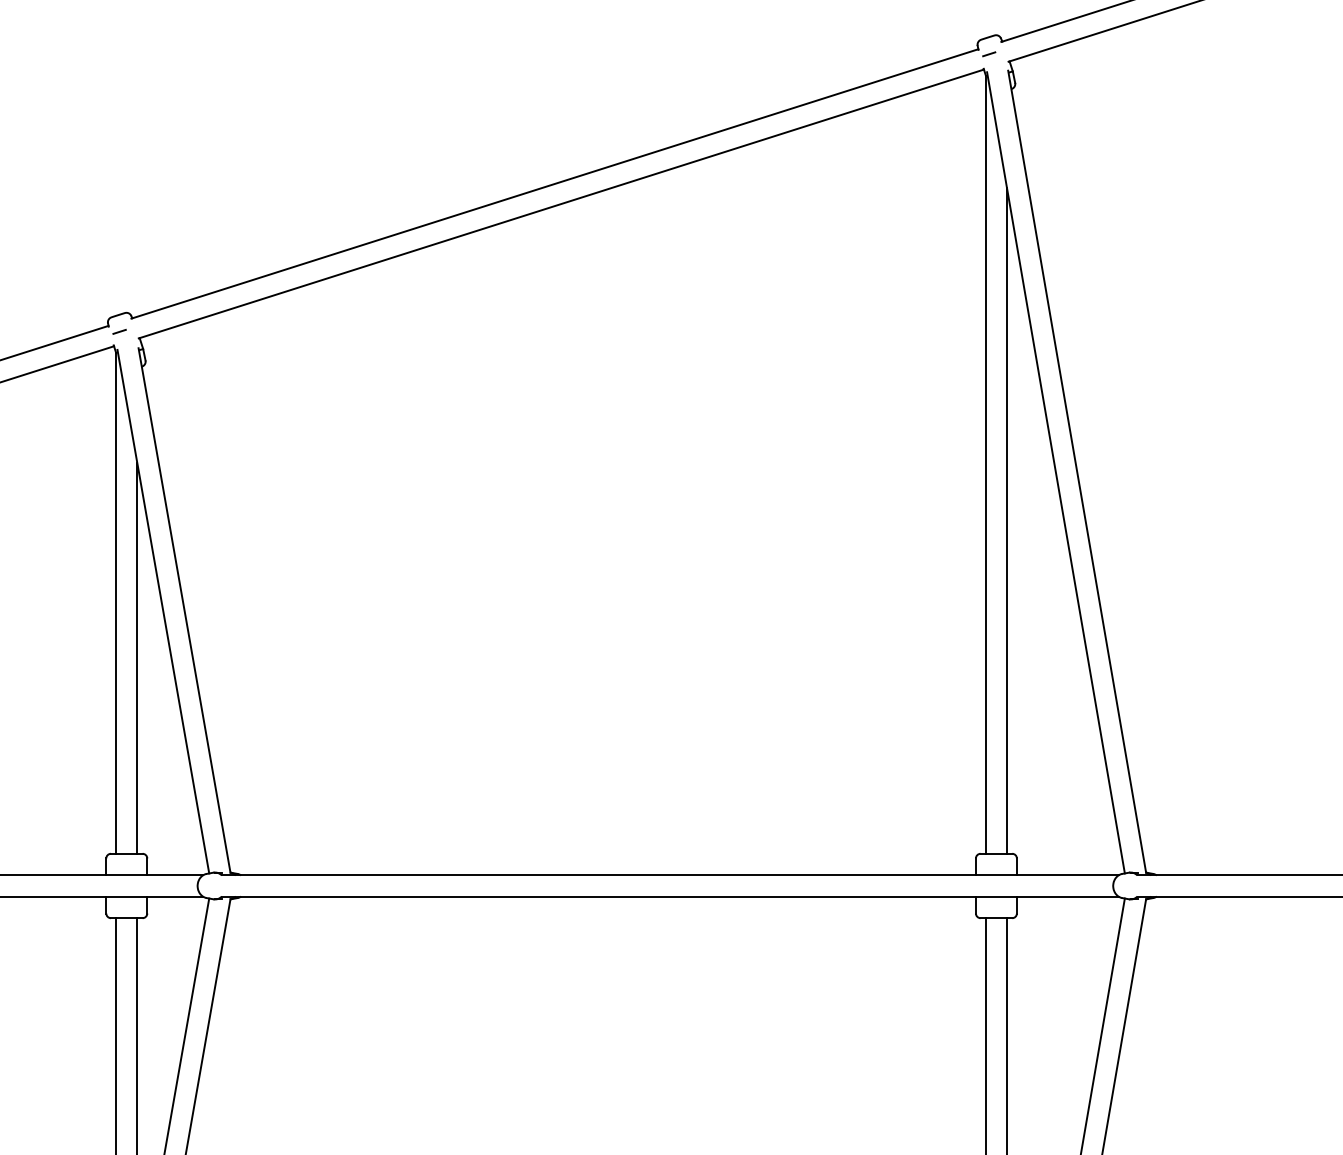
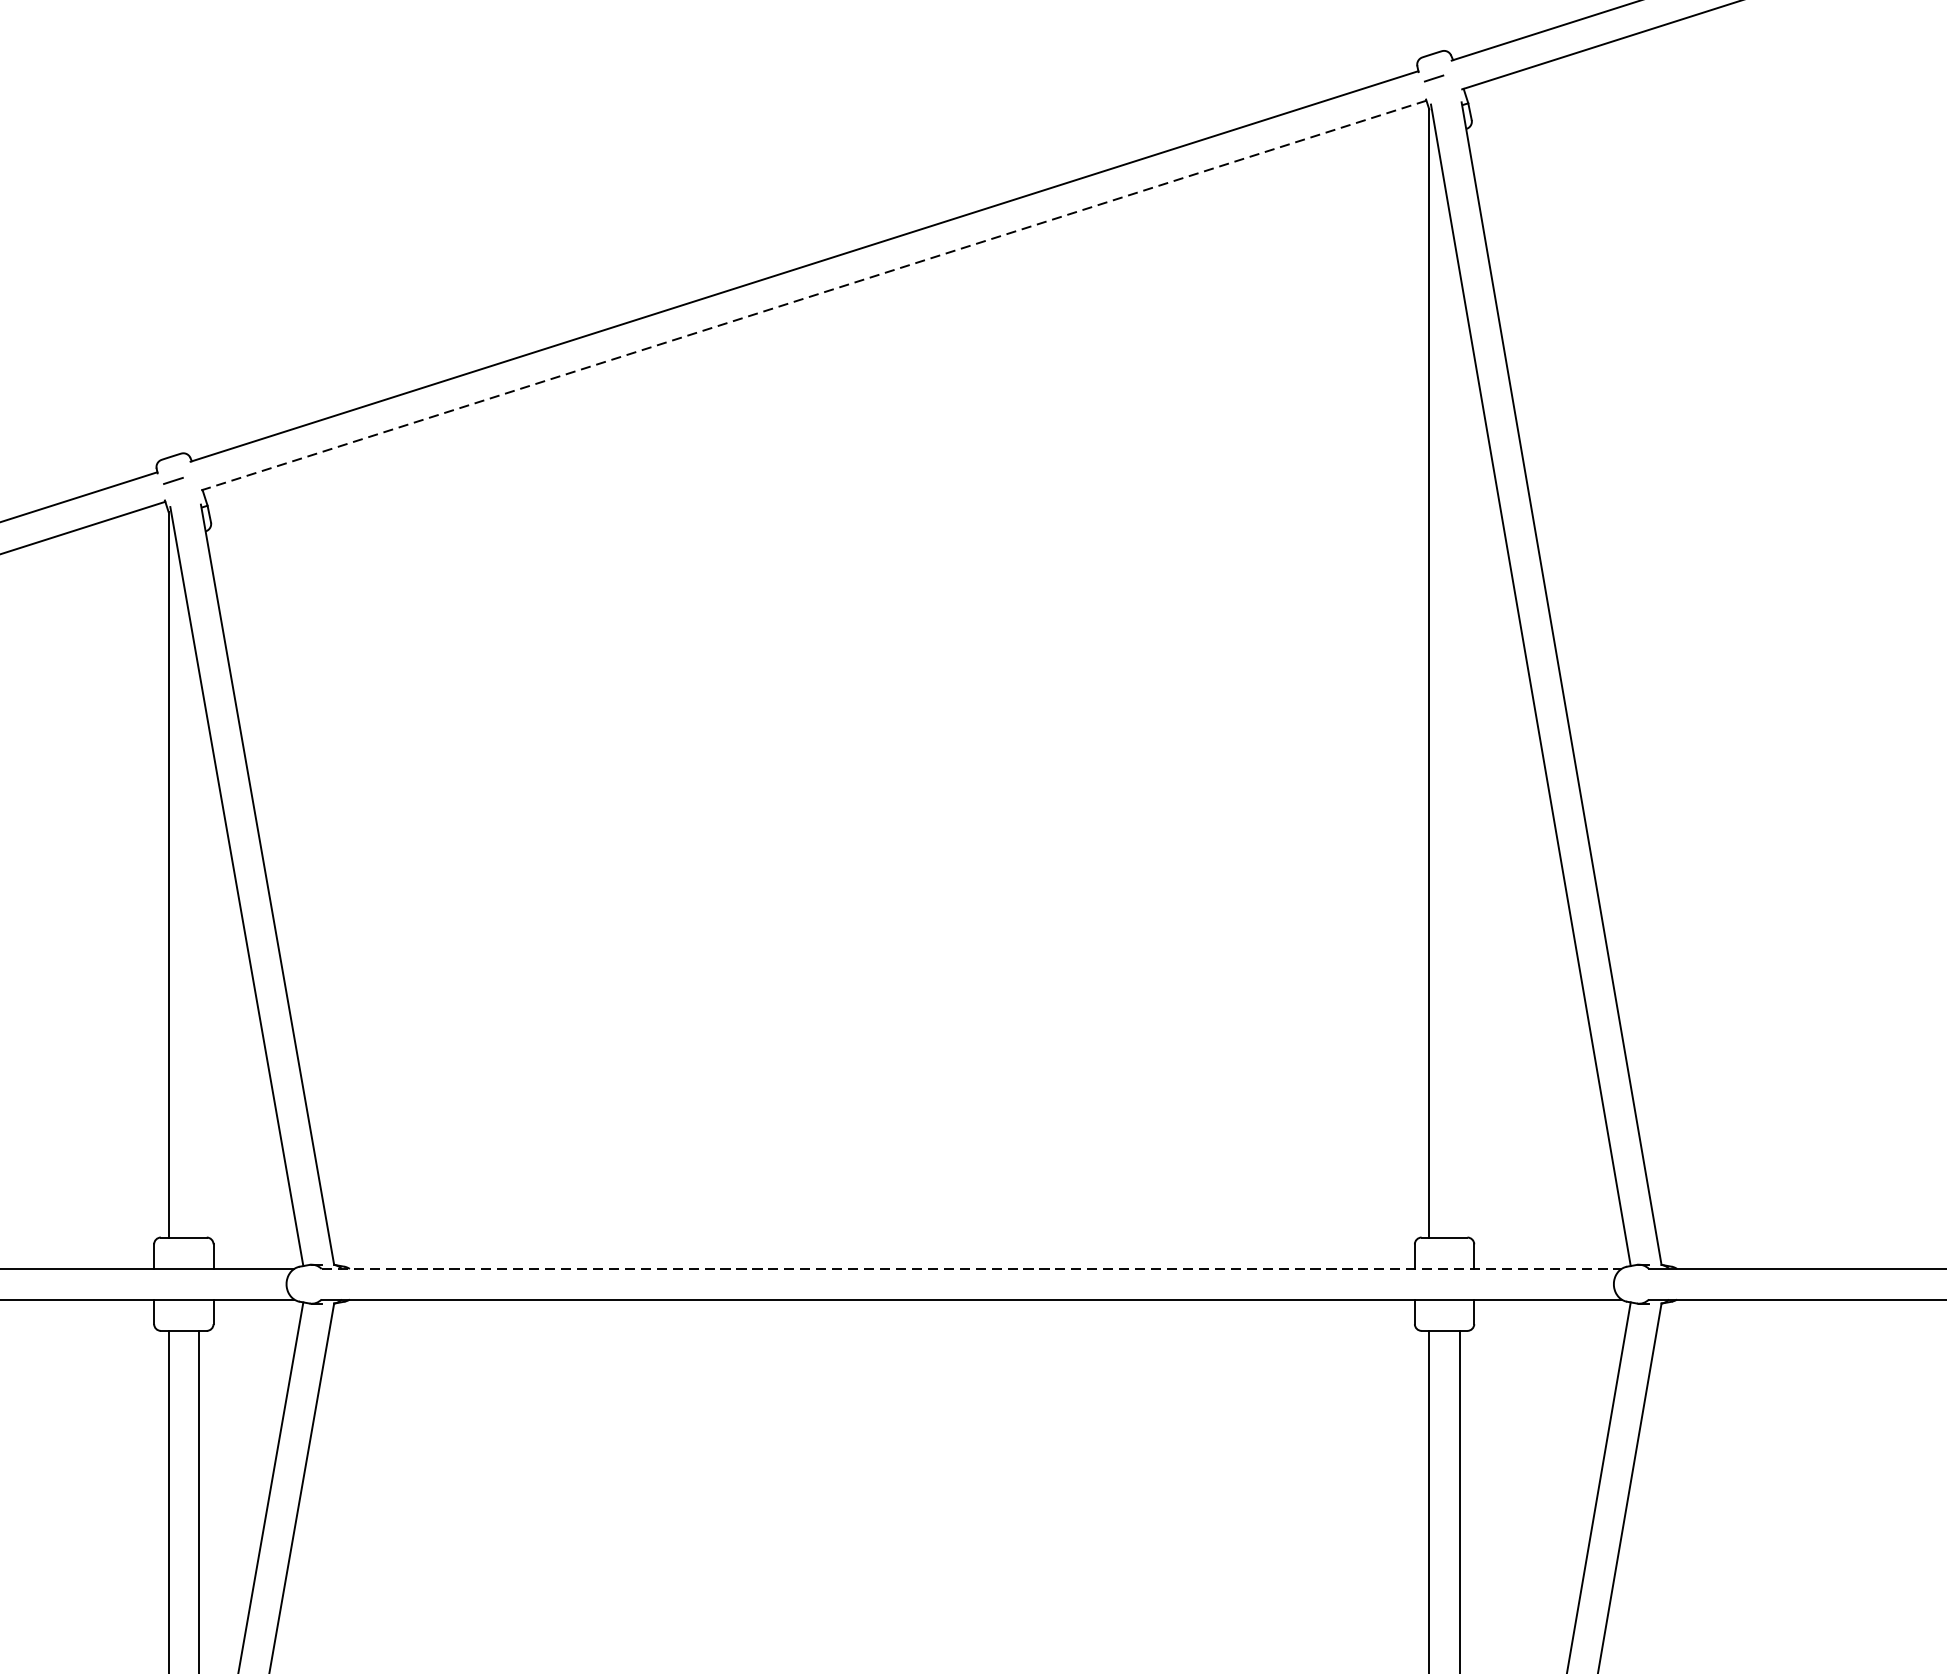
line: (560, 204) -> (812, 296), solid -> dashed
line: (1006, 520) -> (1459, 754), removed
line: (137, 658) -> (199, 954), removed
line: (670, 875) -> (972, 1269), solid -> dashed

